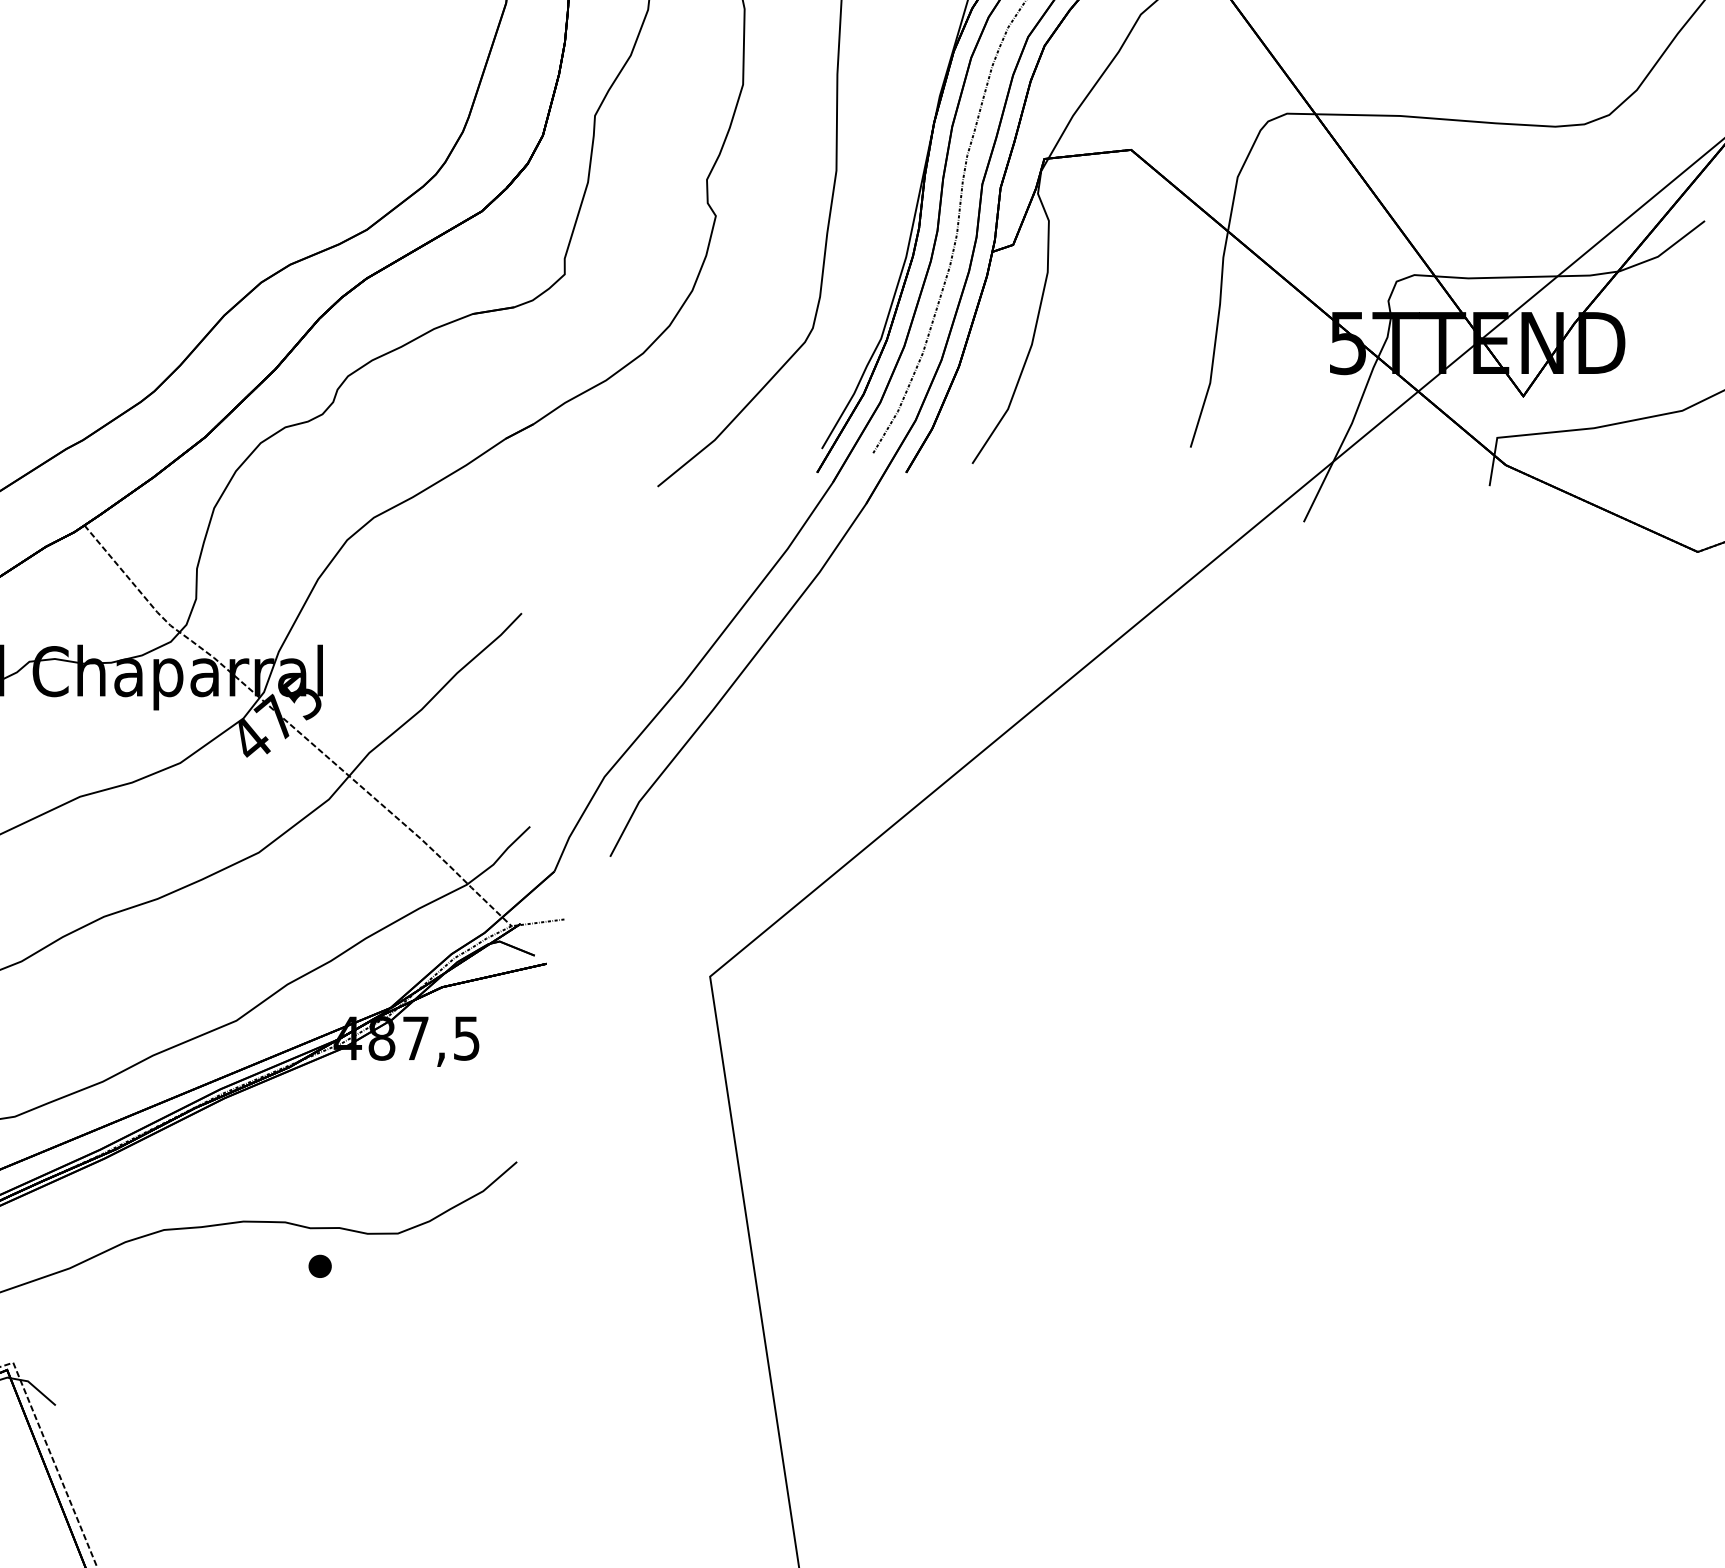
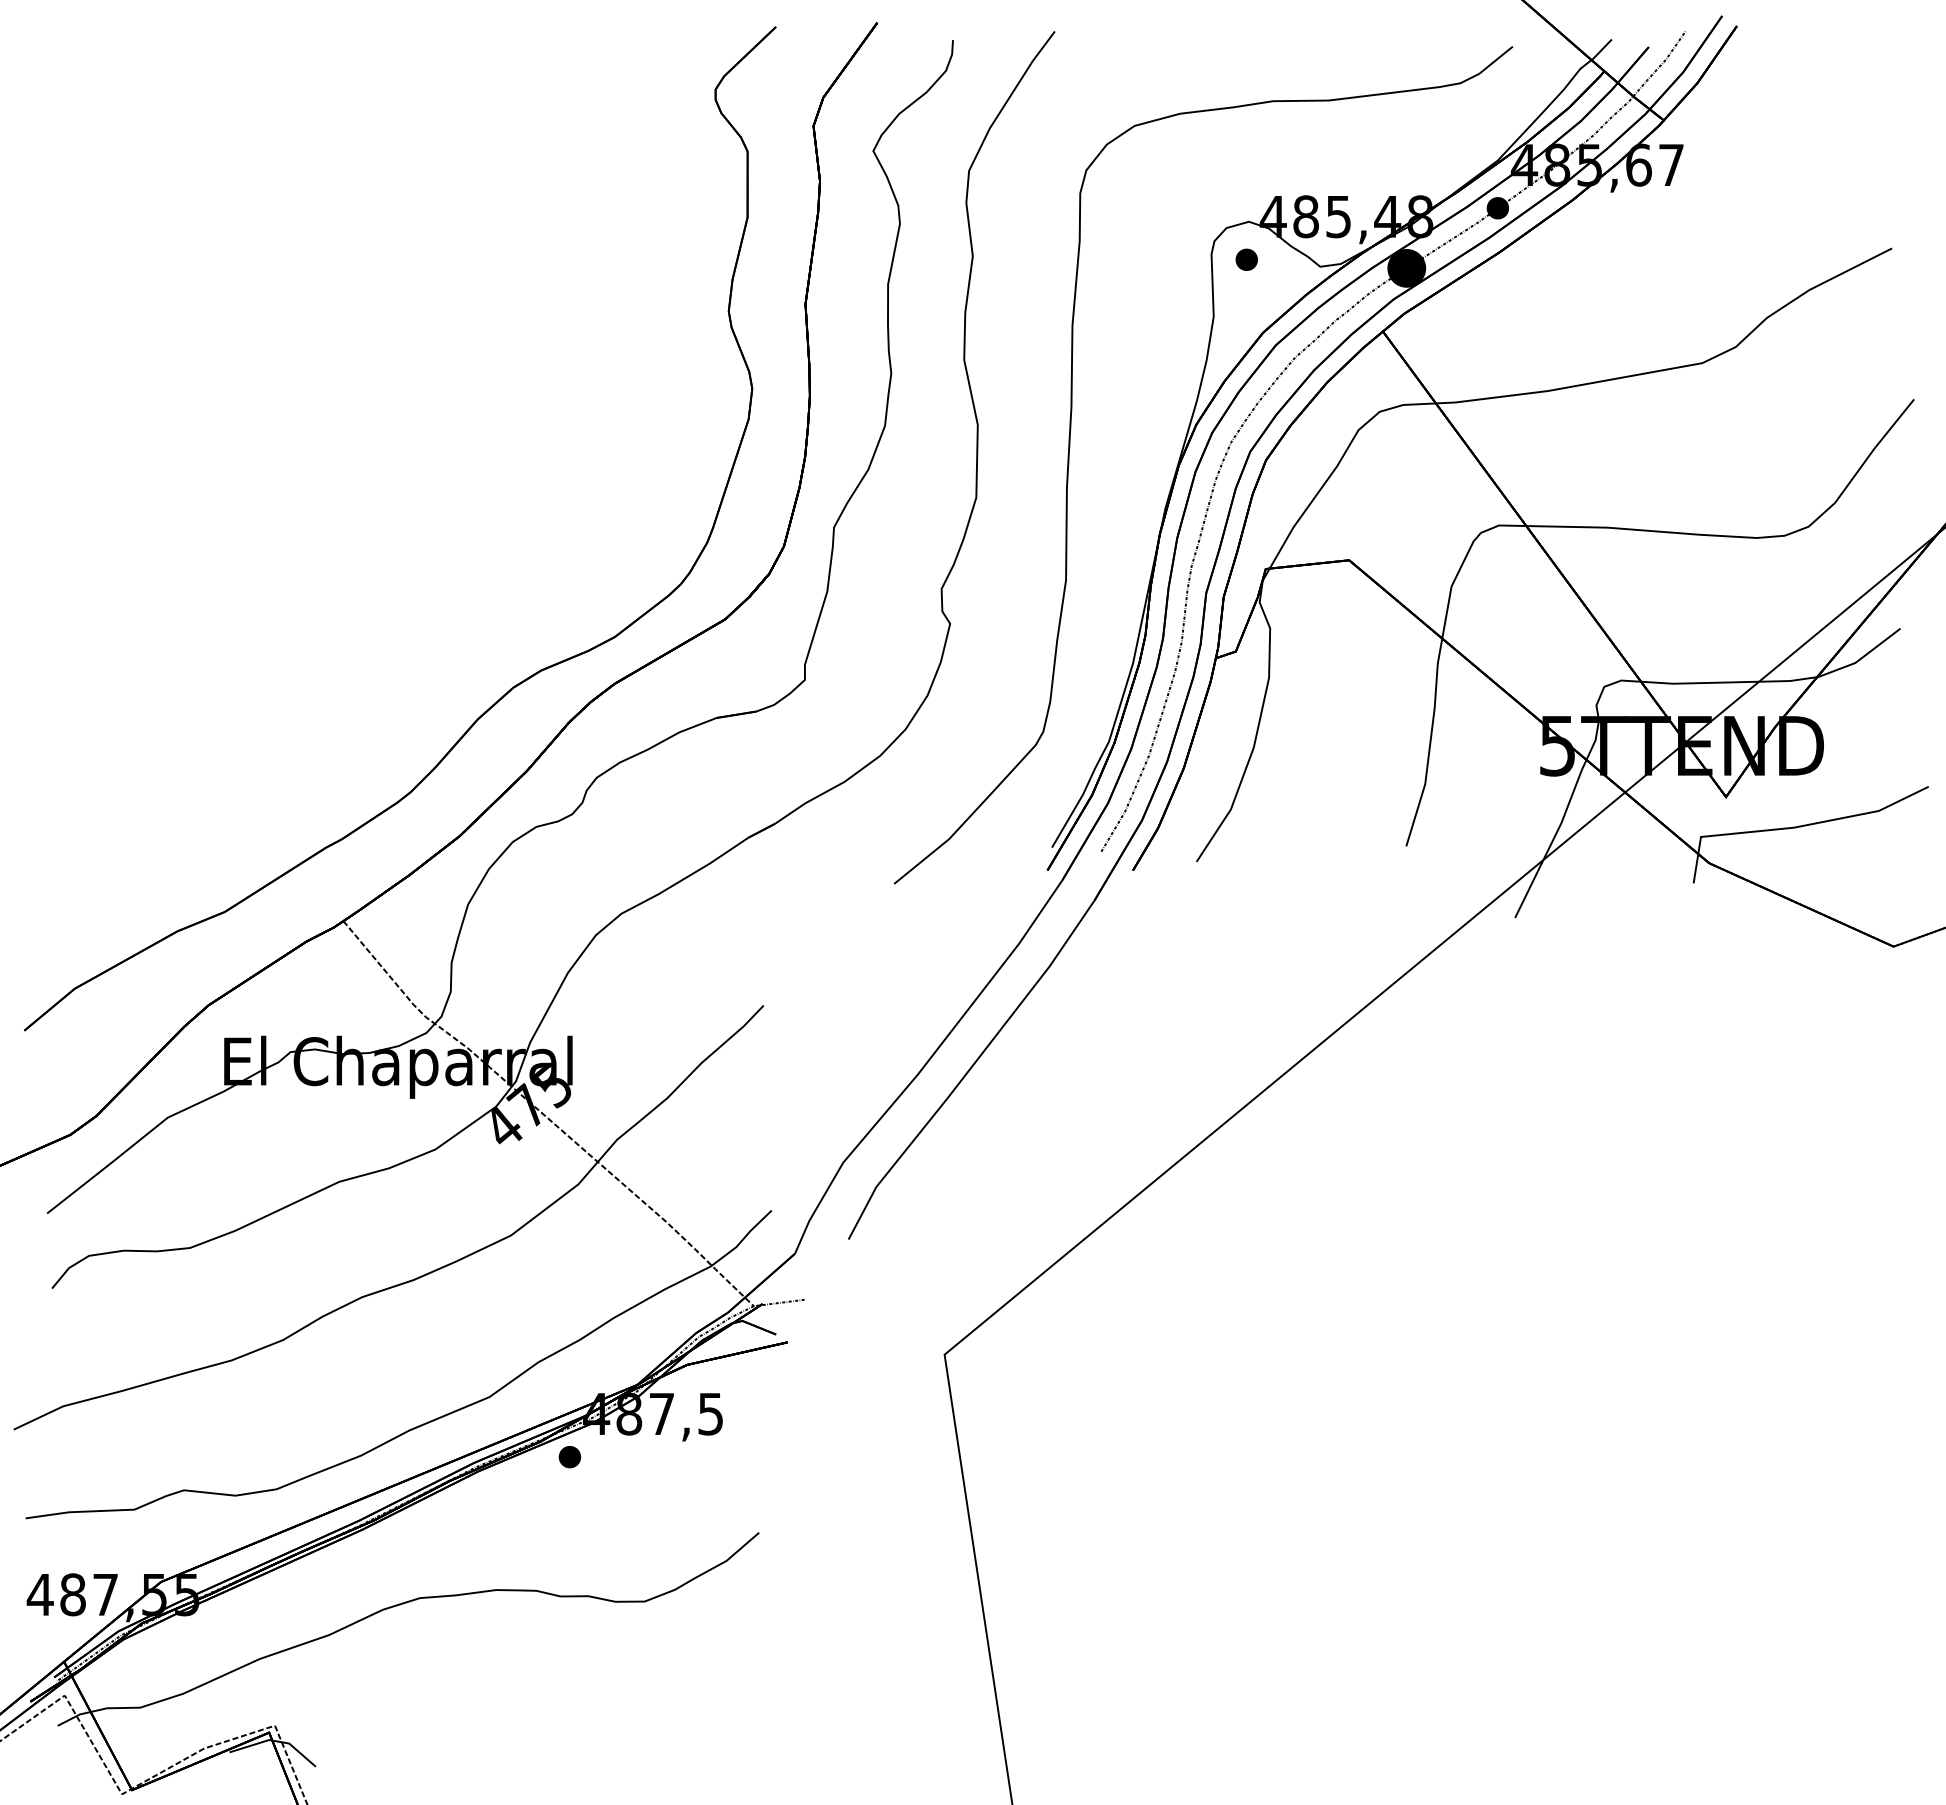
part: (319, 1266) -> (569, 1457), moved

